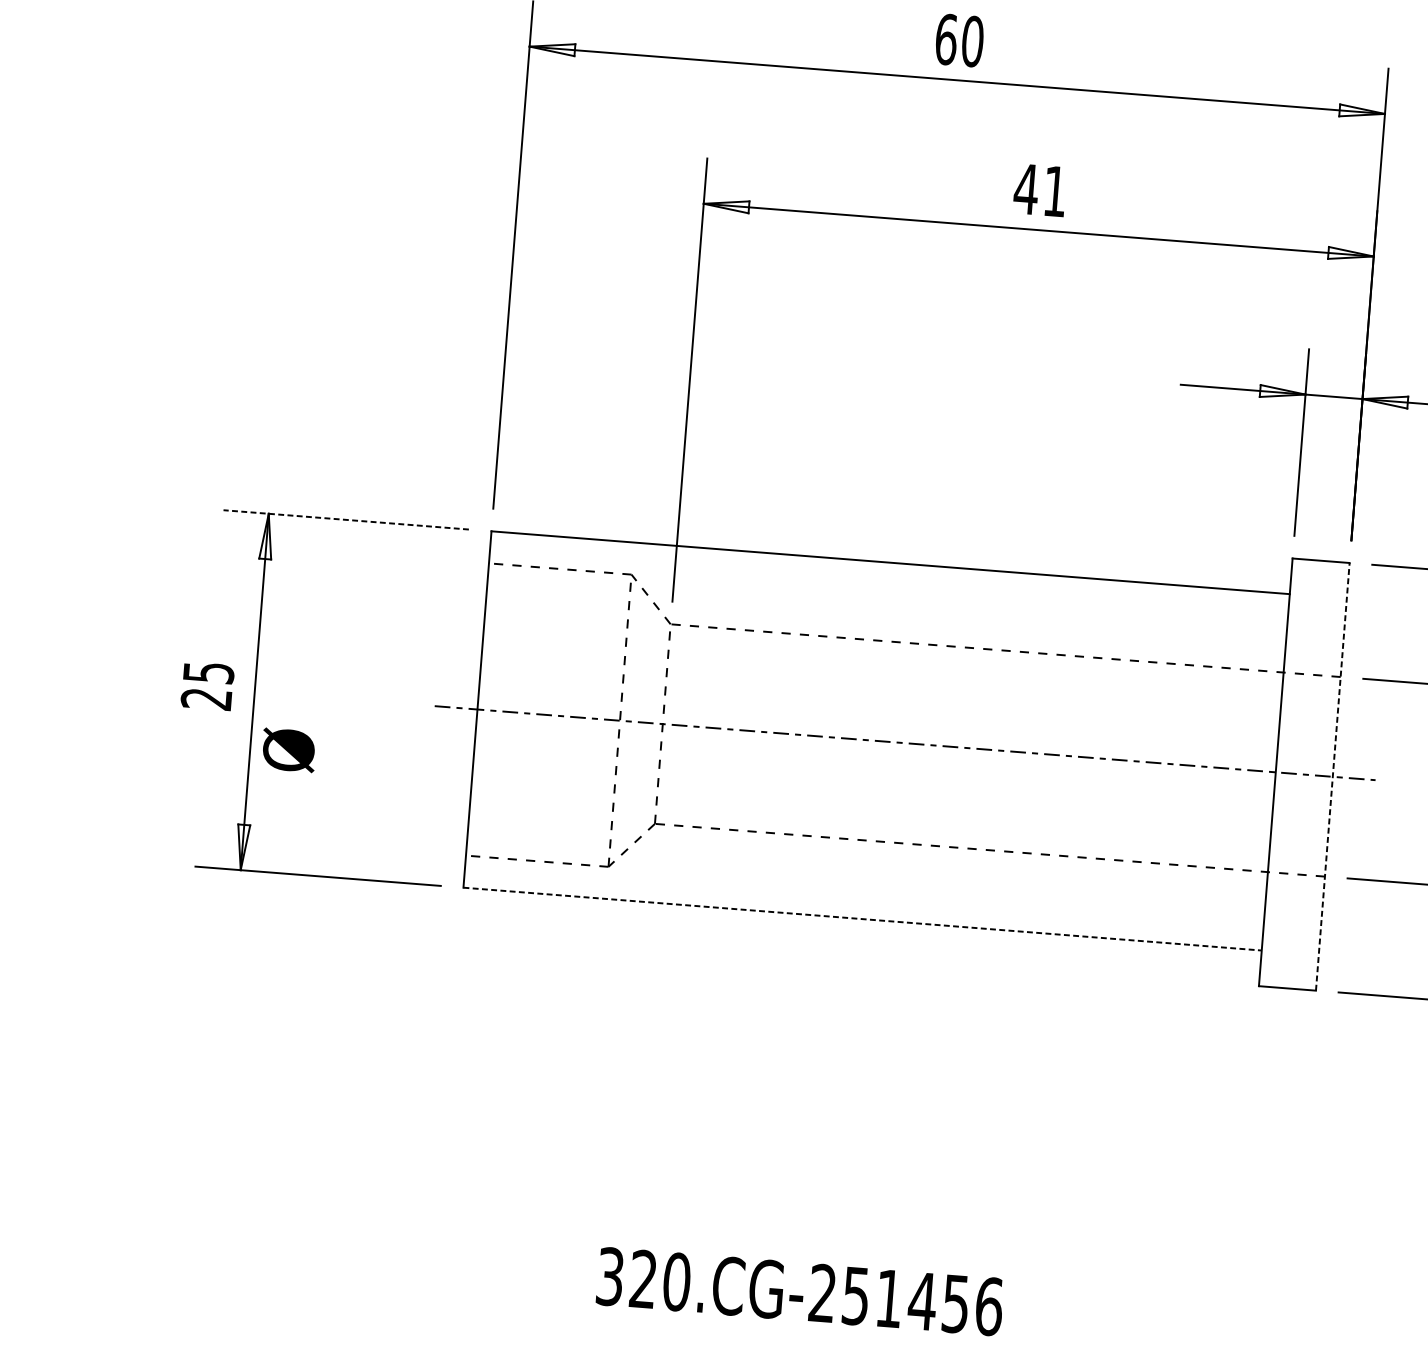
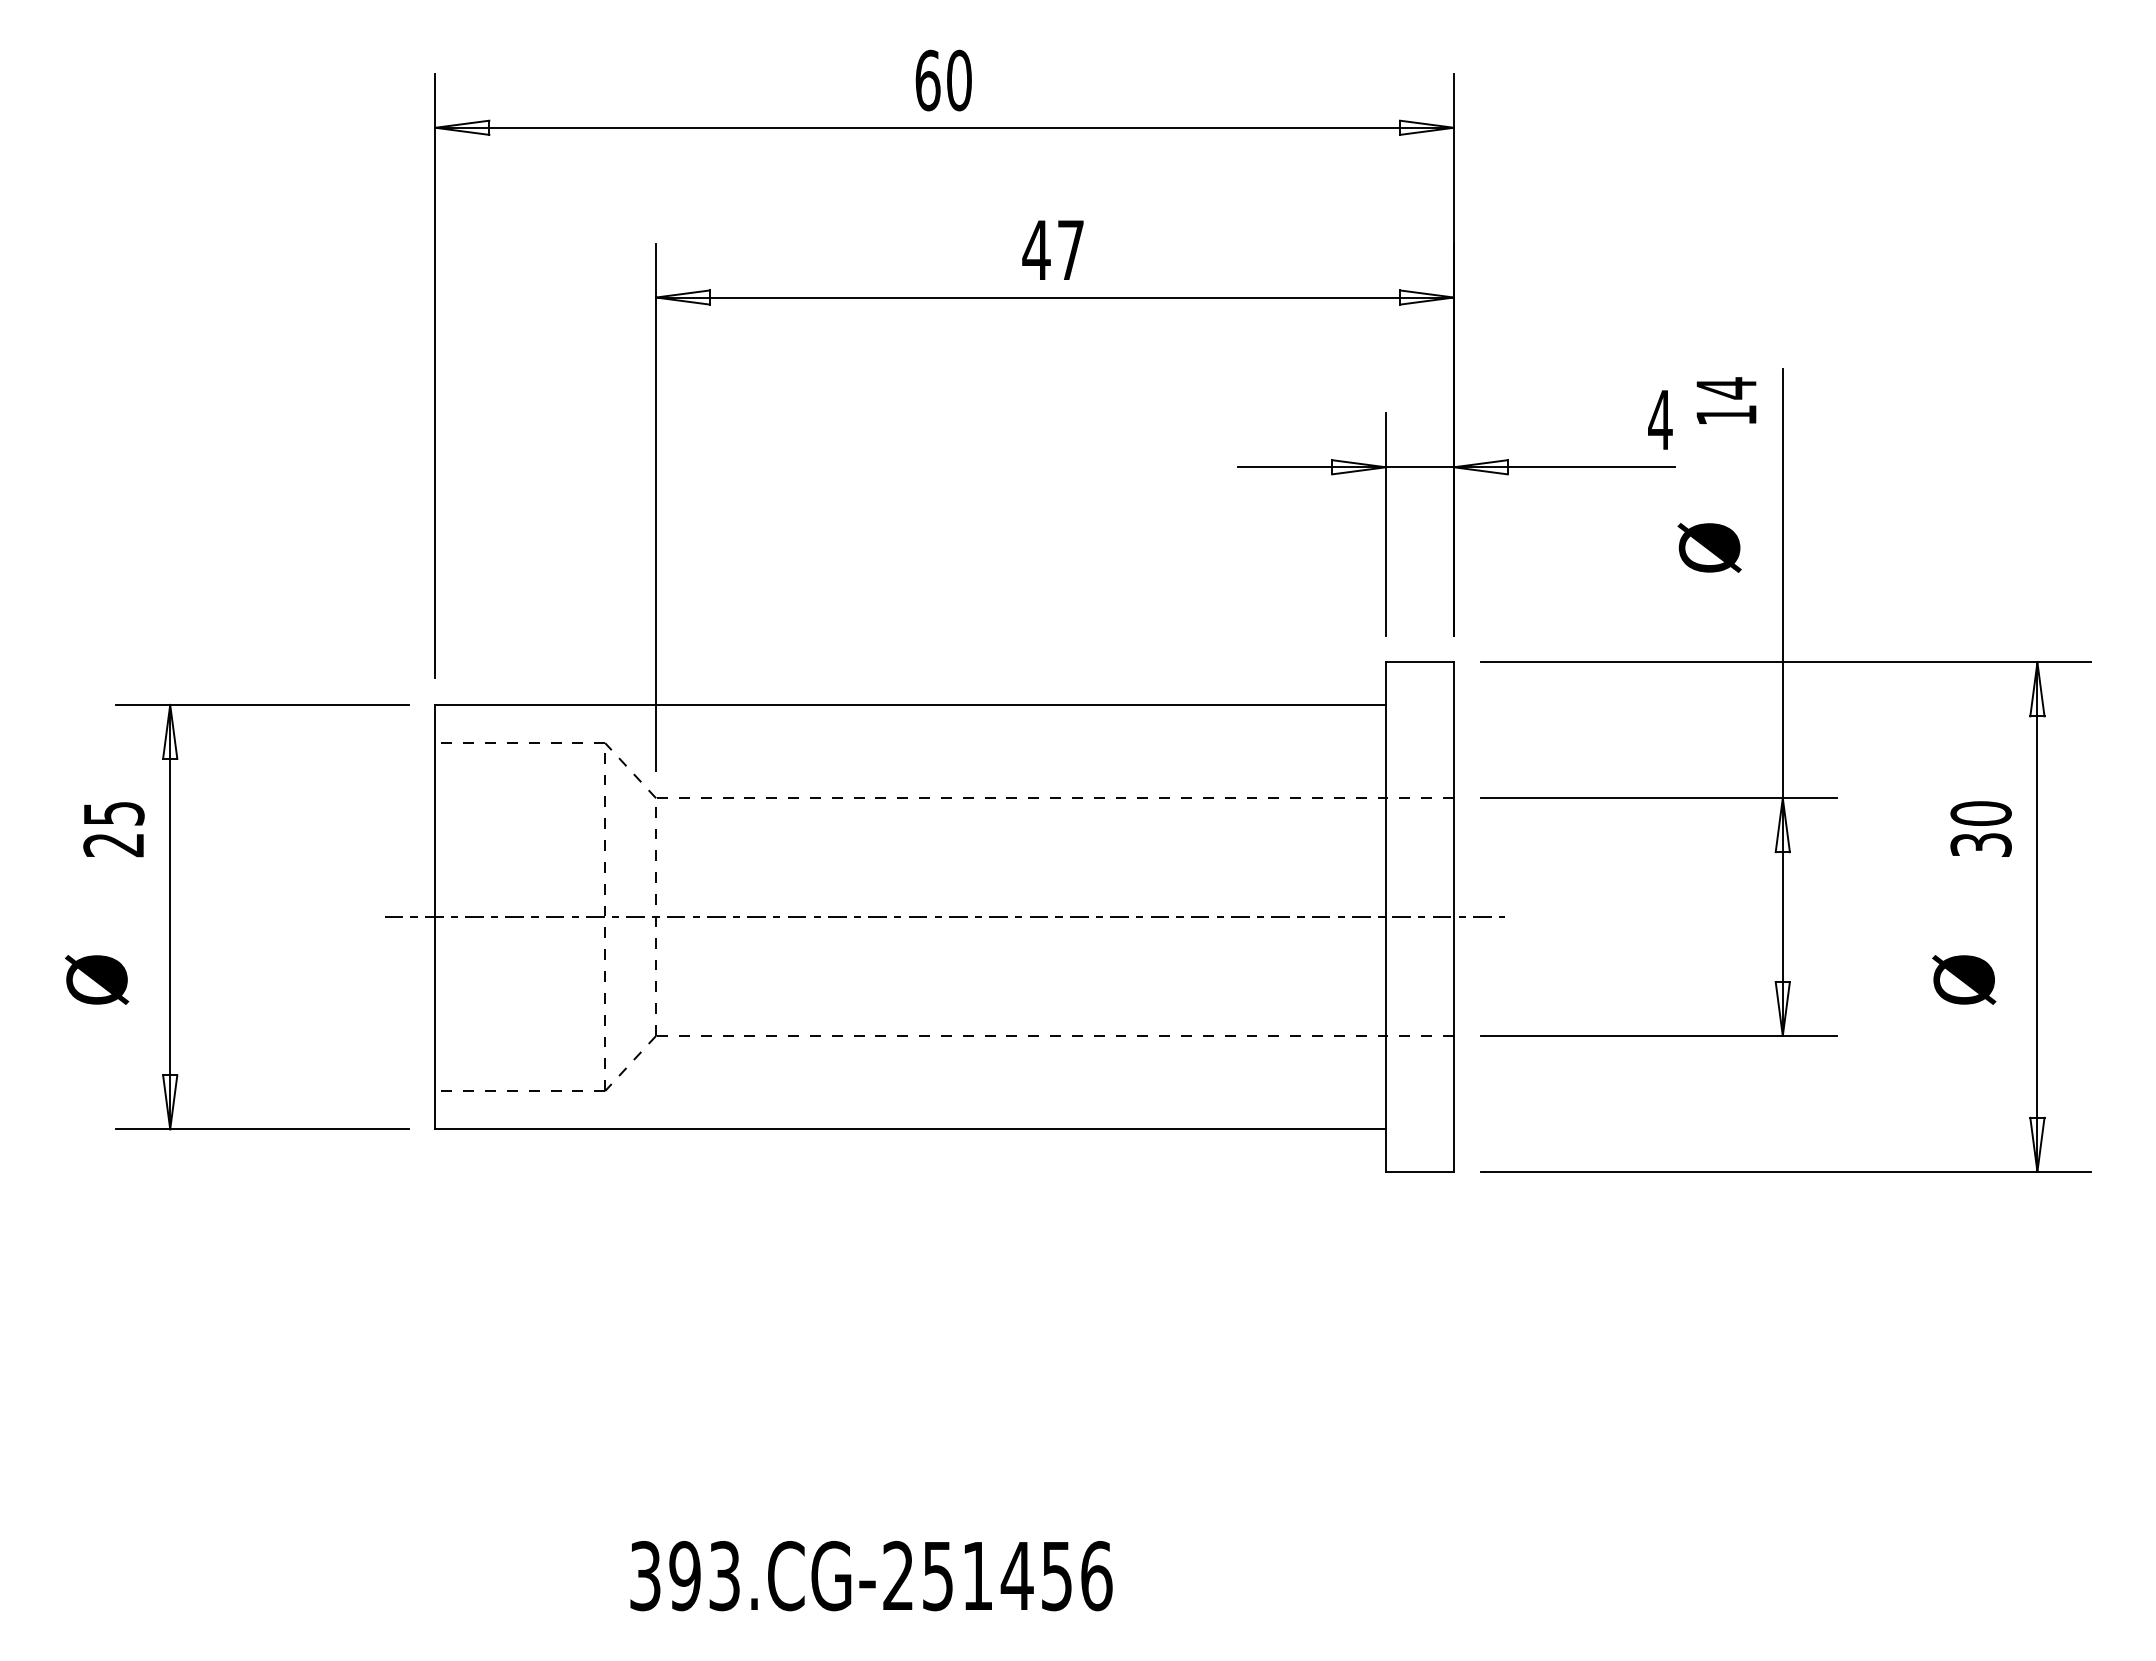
text: (1054, 190) -> (1070, 249), 41 -> 47
line: (345, 519) -> (261, 704), dashed -> solid
text: (207, 686) -> (113, 829), moved
text: (289, 749) -> (97, 979), moved
line: (1332, 777) -> (1453, 917), dashed -> solid
line: (863, 919) -> (911, 1129), dashed -> solid
text: (659, 1281) -> (704, 1576), 320.CG-251456 -> 393.CG-251456

